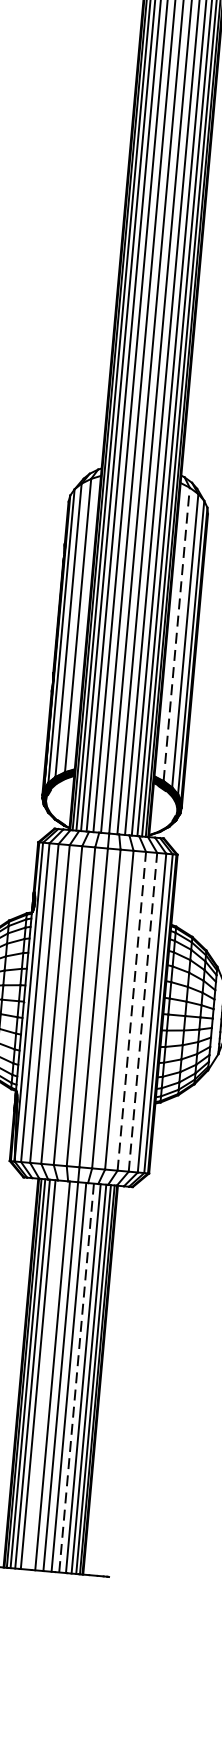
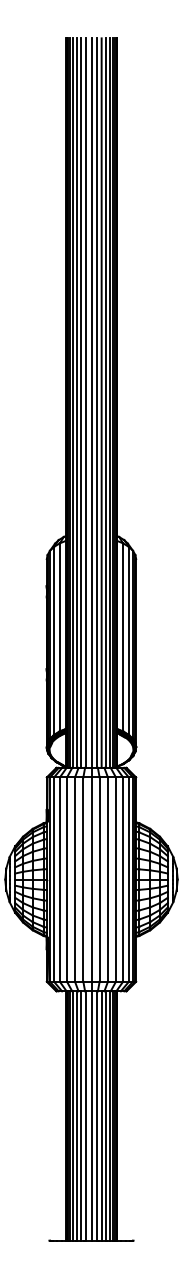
line: (177, 633) -> (123, 636), dashed -> solid
line: (131, 1011) -> (115, 879), dashed -> solid
line: (143, 1012) -> (123, 879), dashed -> solid
line: (45, 1374) -> (81, 1115), added
line: (76, 1377) -> (101, 1115), dashed -> solid

